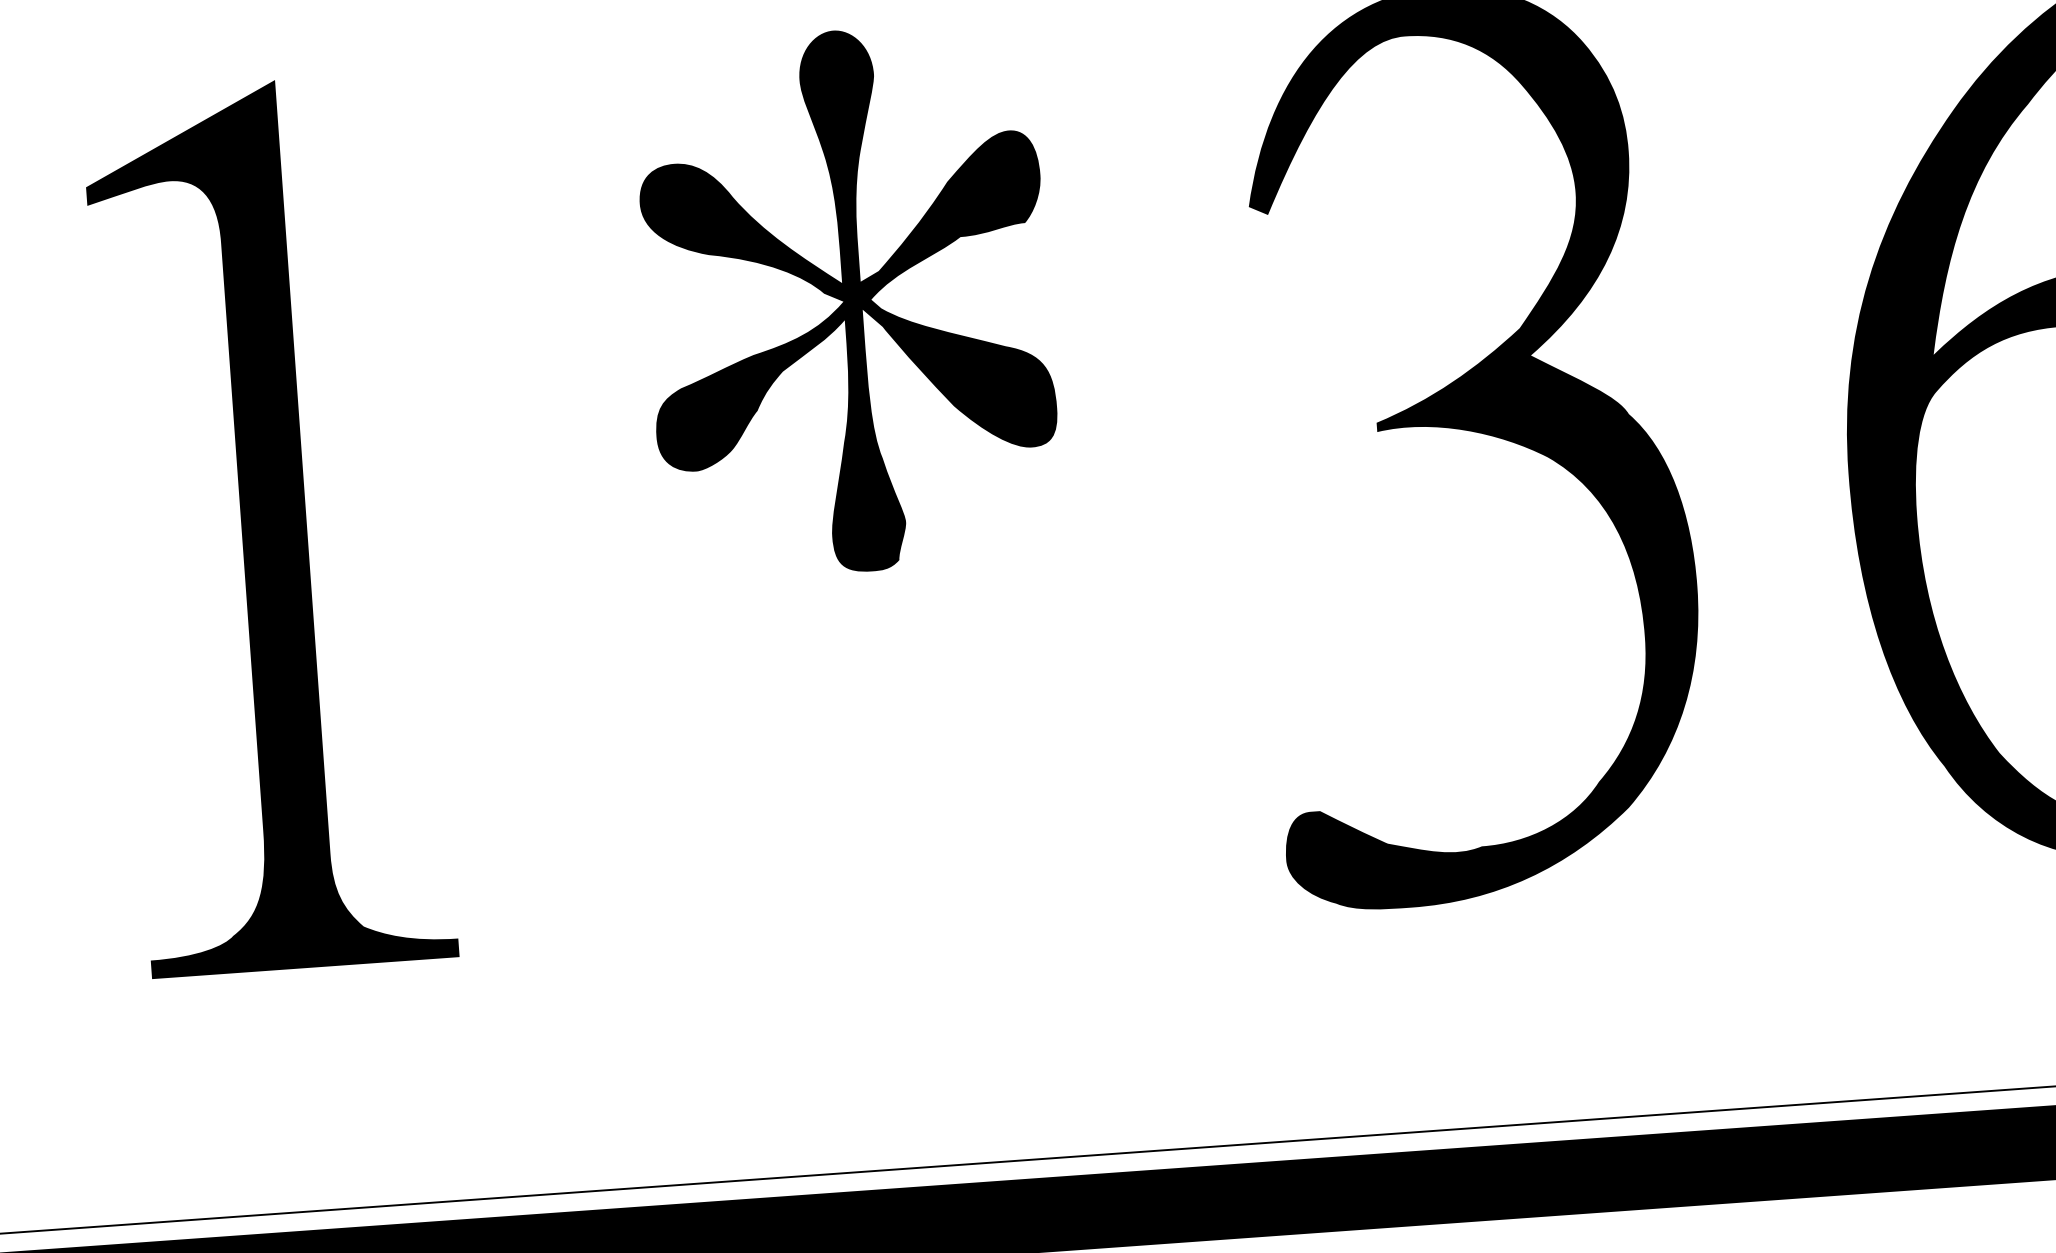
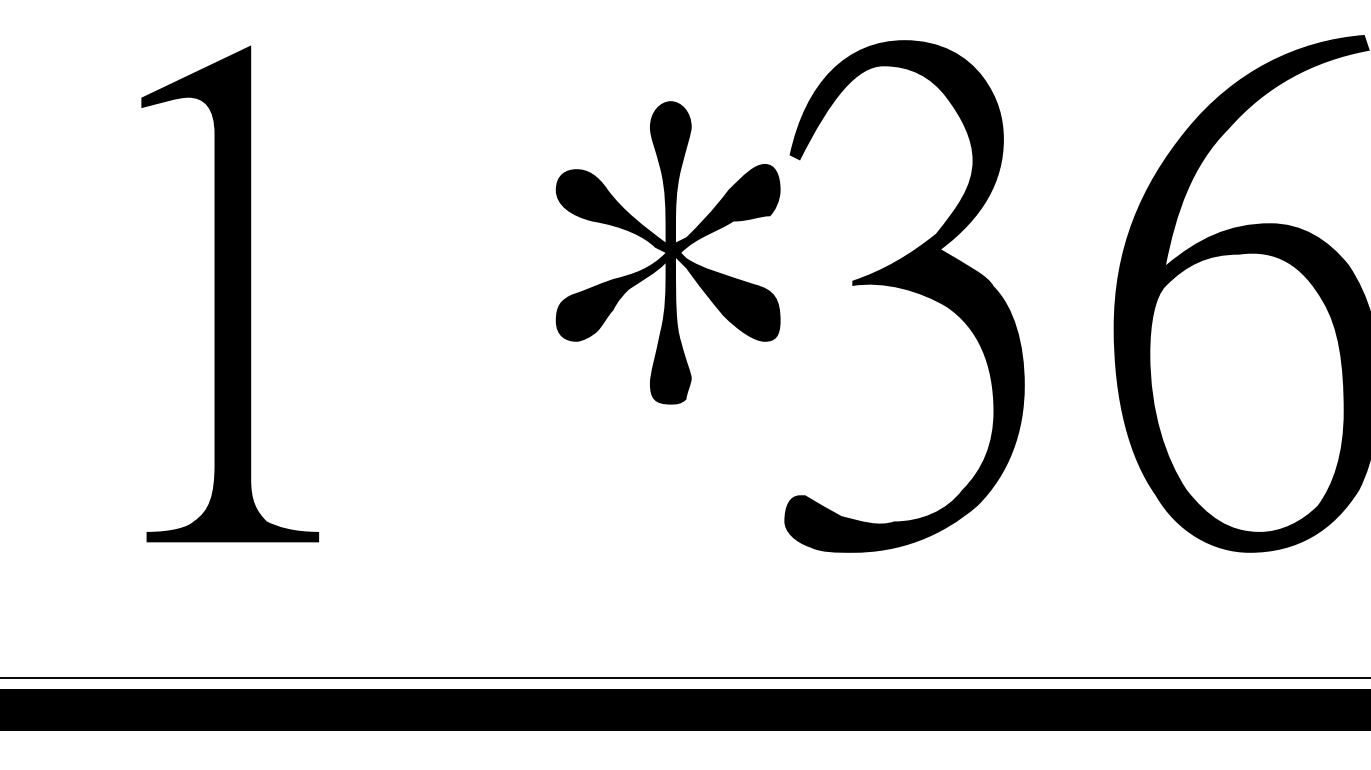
part: (846, 300) -> (667, 252), moved

